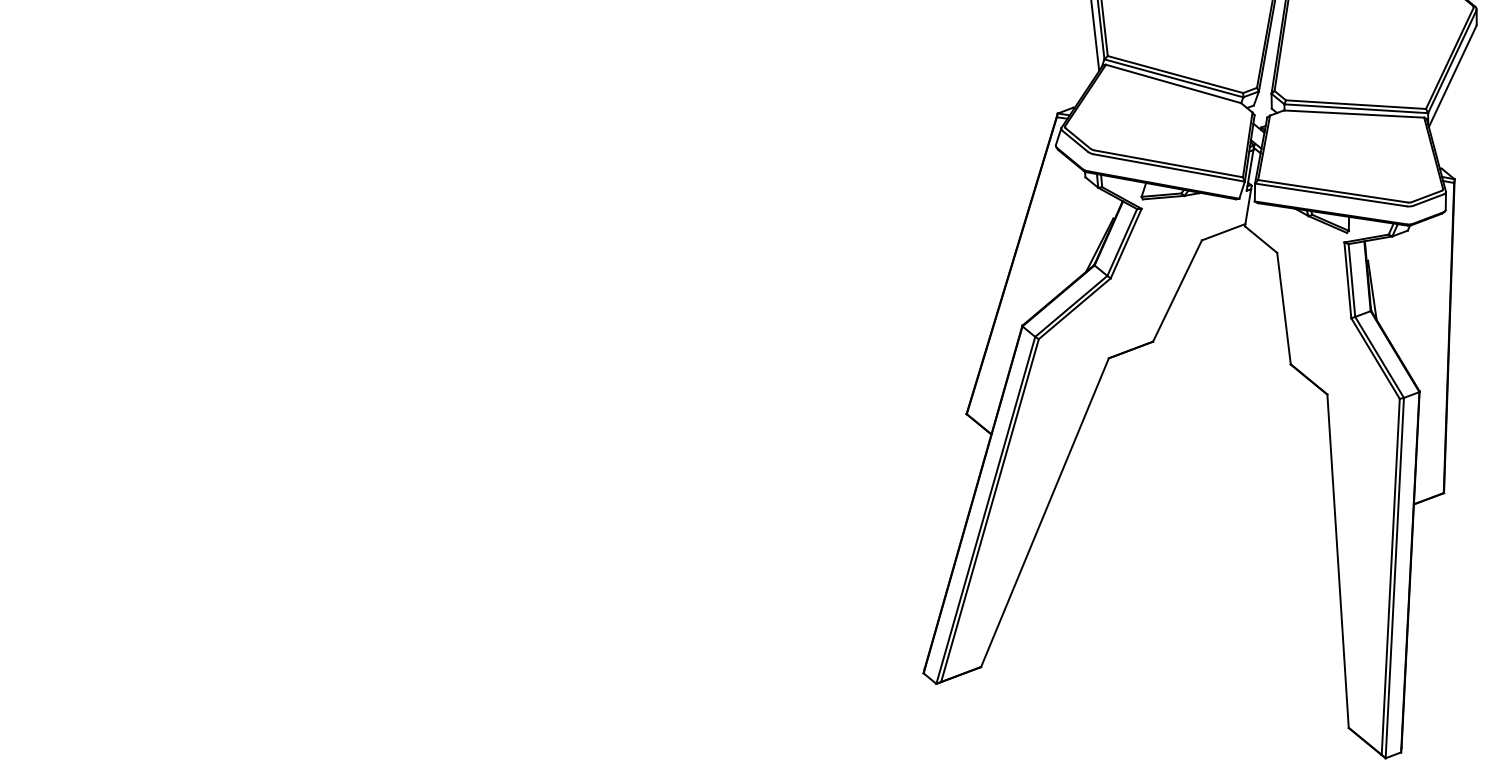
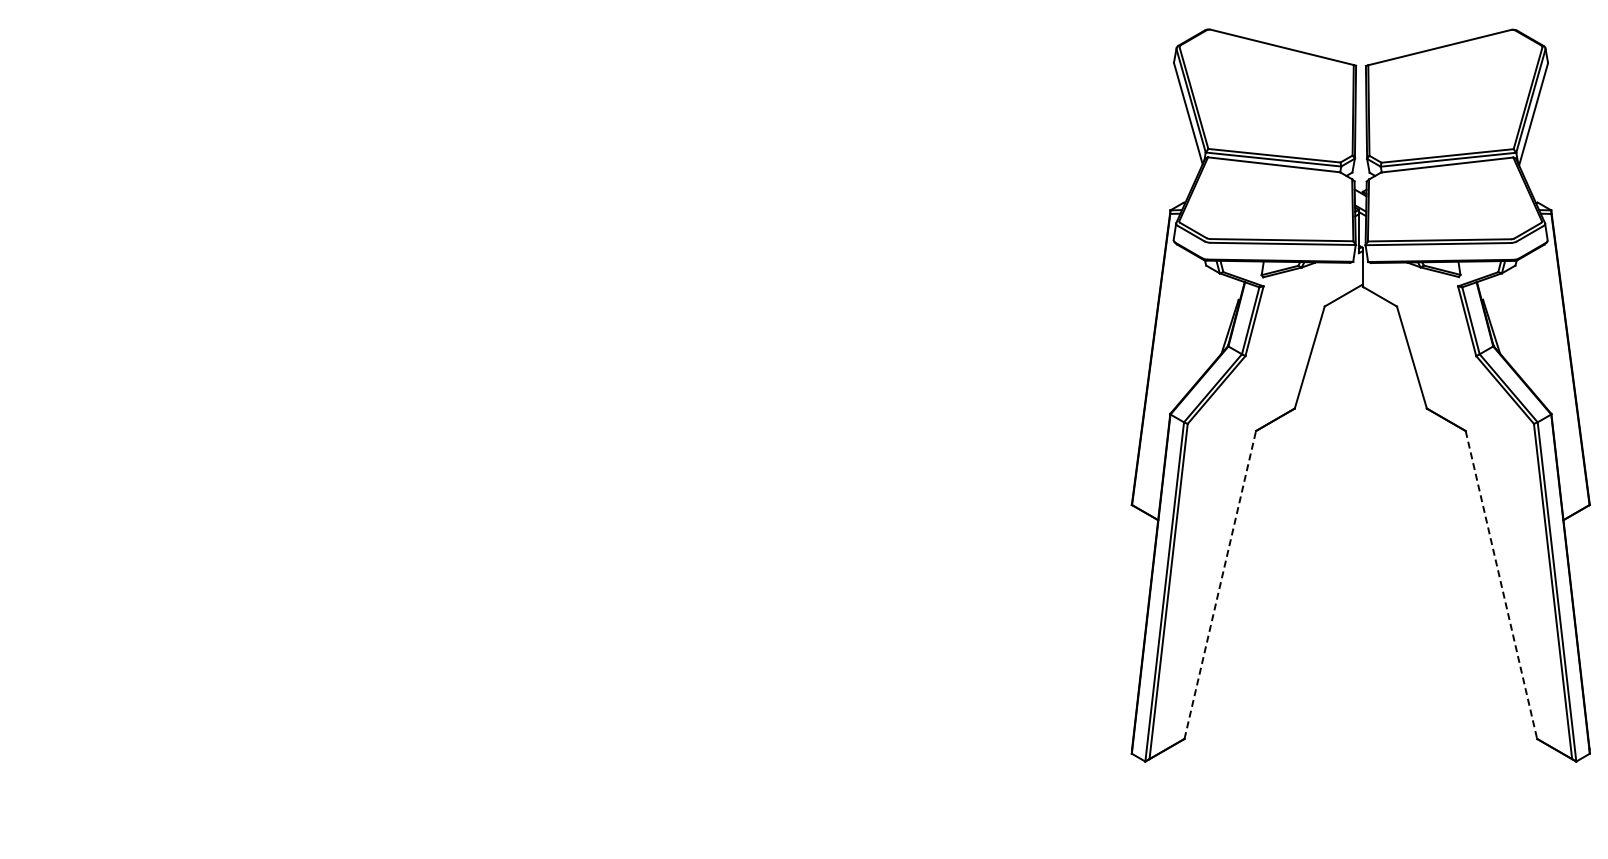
line: (1045, 512) -> (1220, 584), solid -> dashed
line: (1338, 561) -> (1501, 585), solid -> dashed

